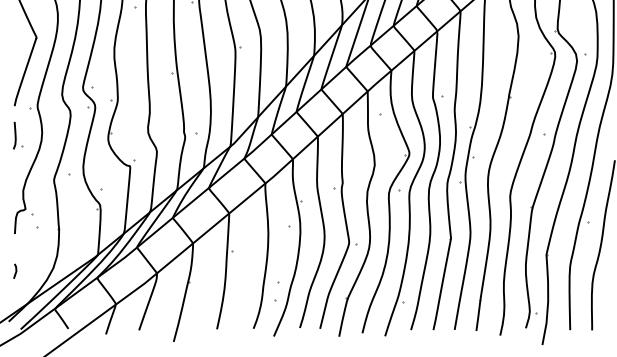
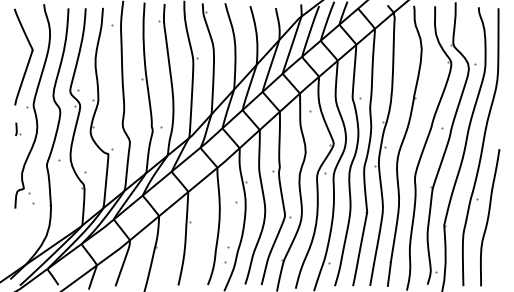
part: (17, 135) -> (17, 129), size x0.6
line: (15, 271) -> (15, 238), removed

